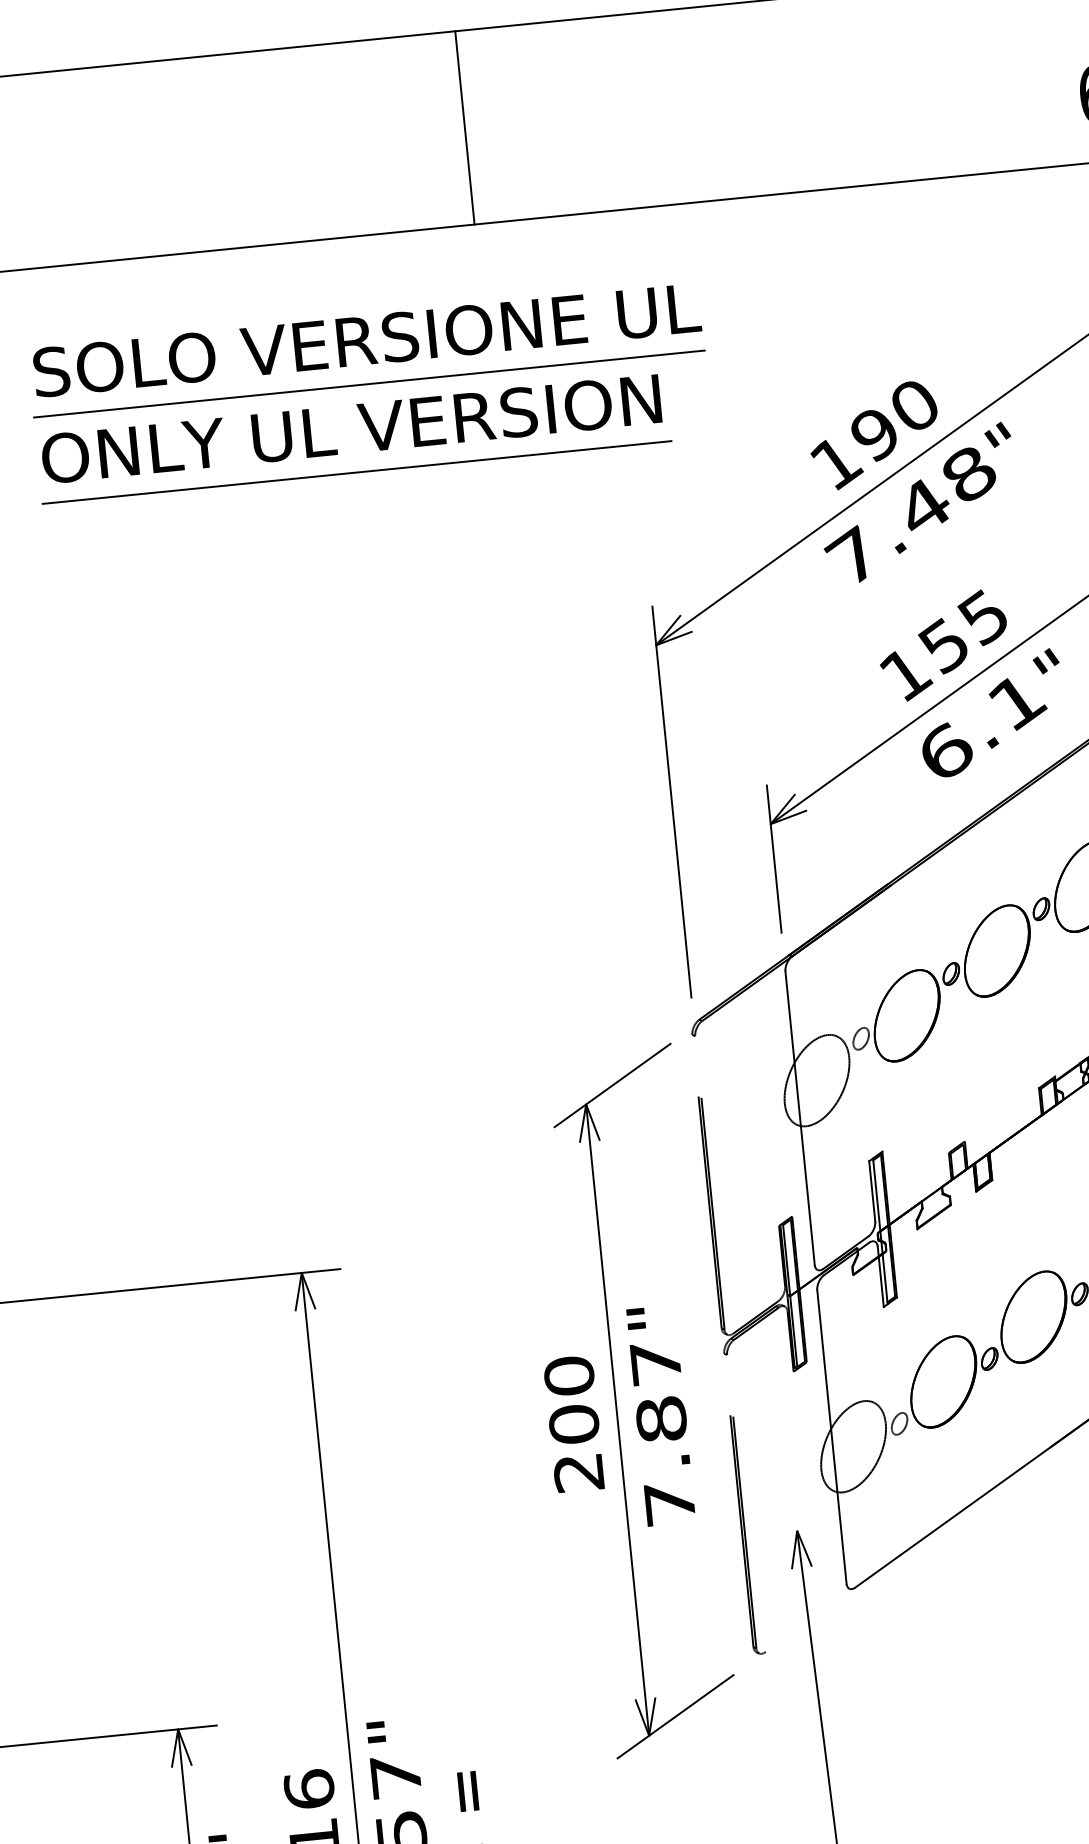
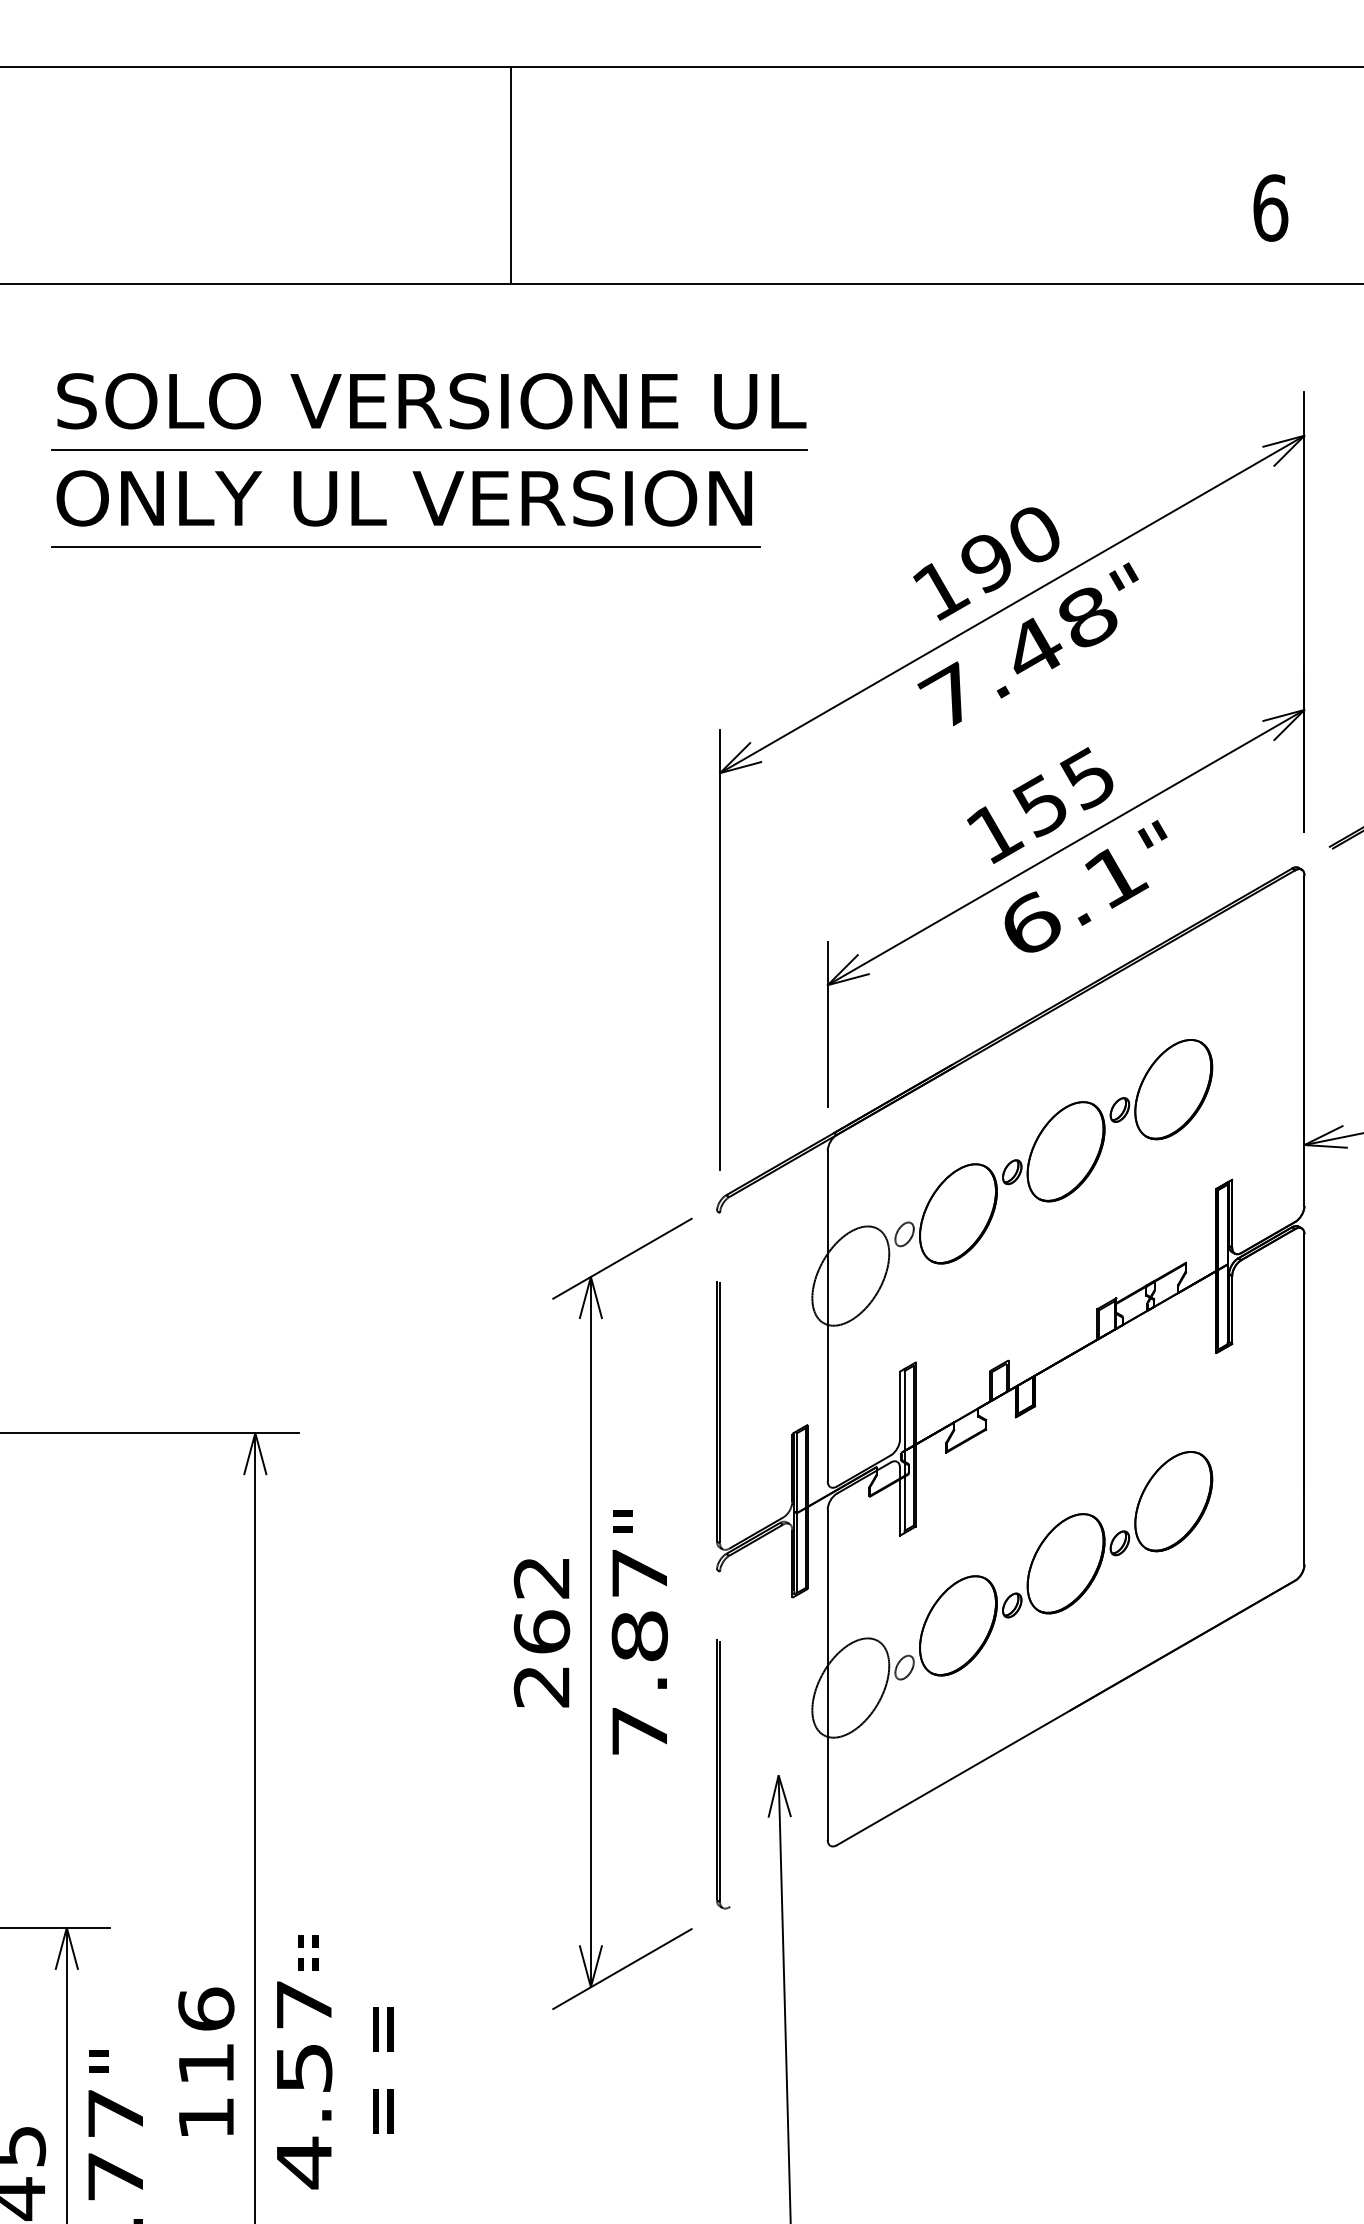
line: (464, 127) -> (511, 175), moved
text: (571, 1399) -> (541, 1604), 200 -> 262
text: (385, 1730) -> (297, 1952), " -> = =

